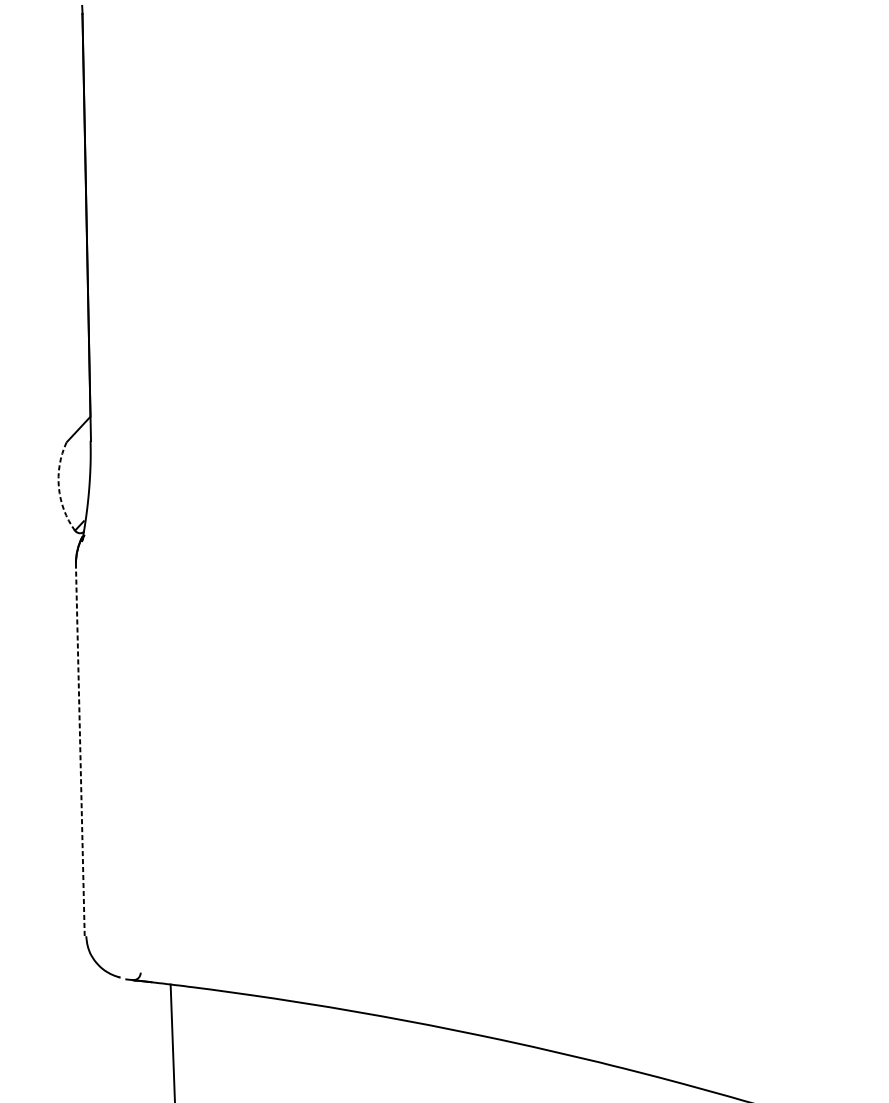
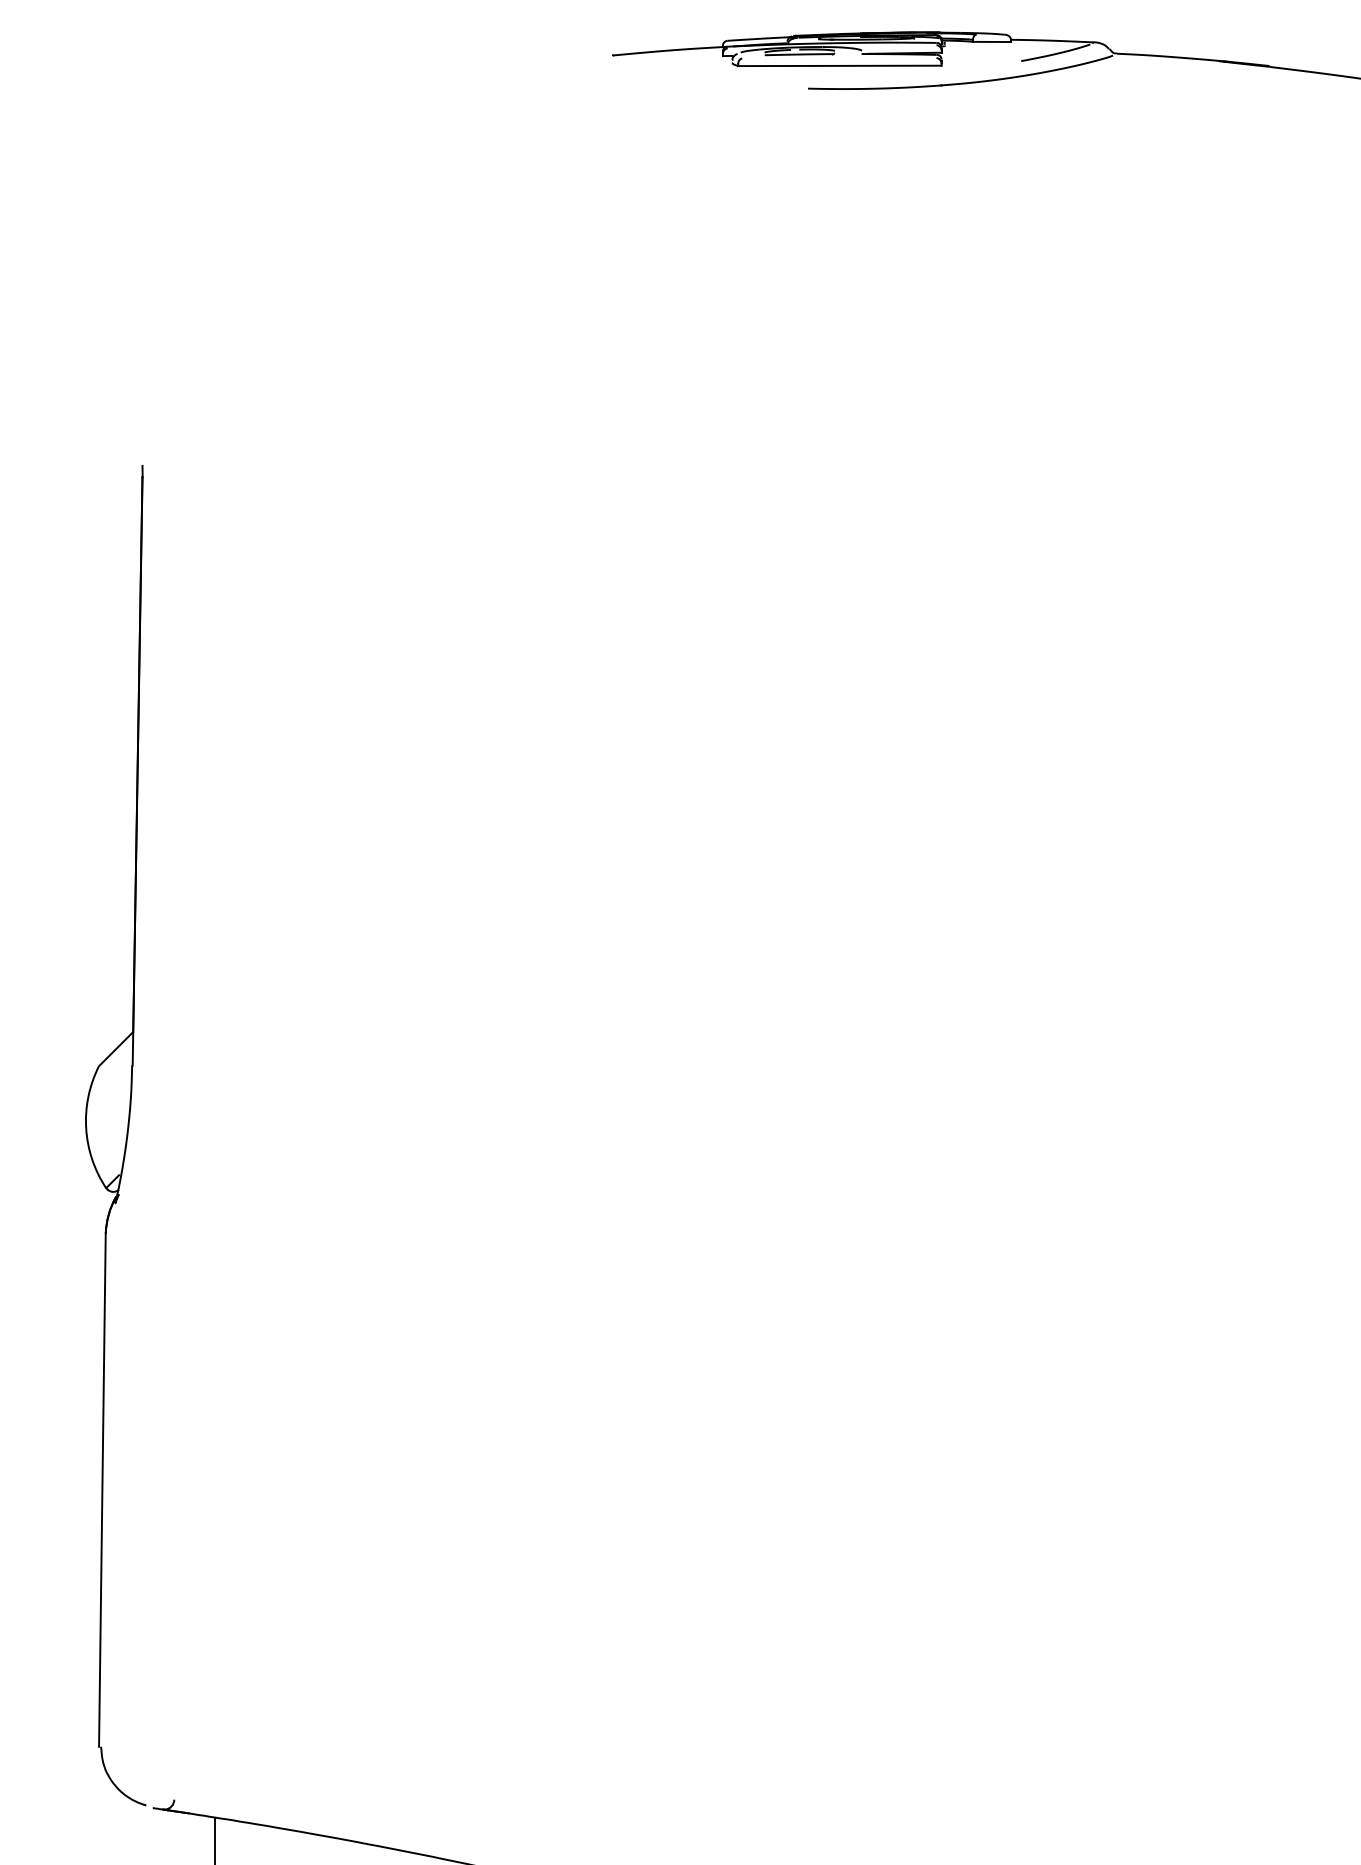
arc: (59, 487) -> (86, 1128), dashed -> solid
line: (80, 750) -> (102, 1490), dashed -> solid

